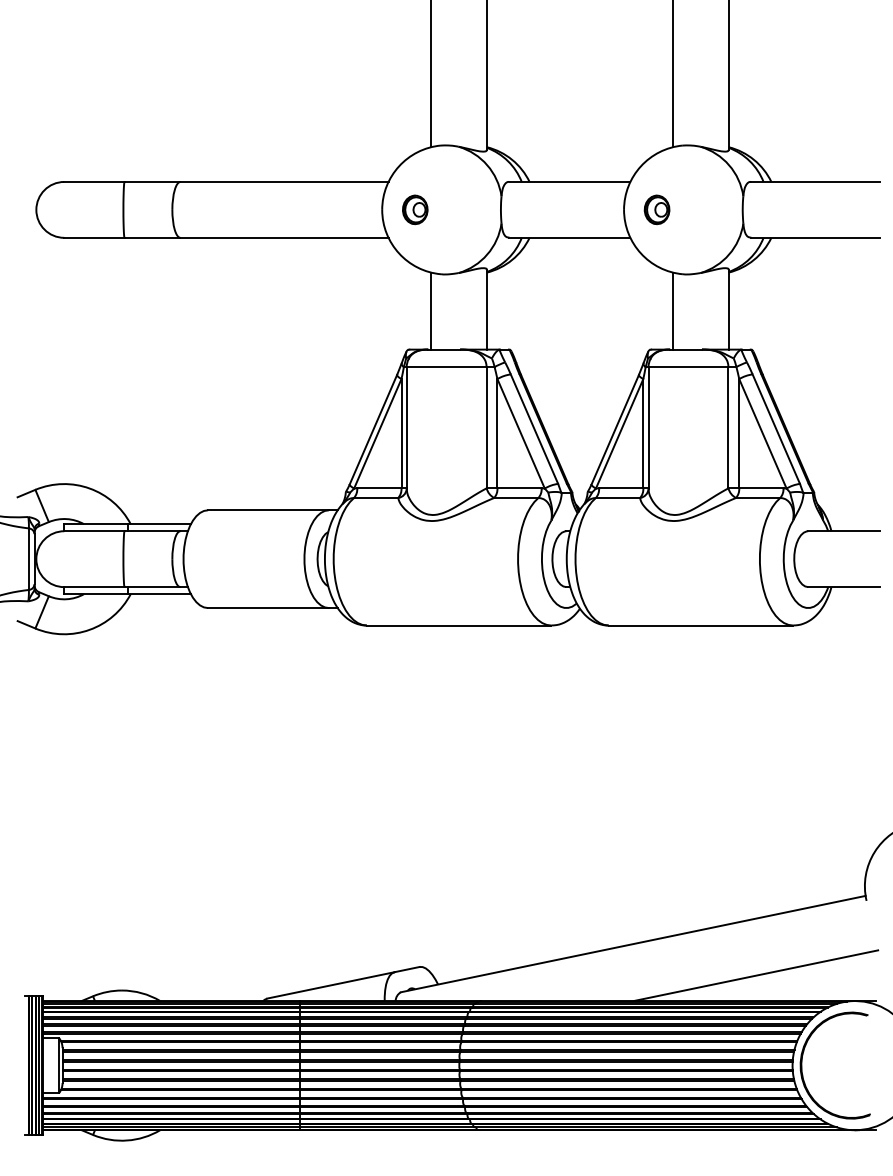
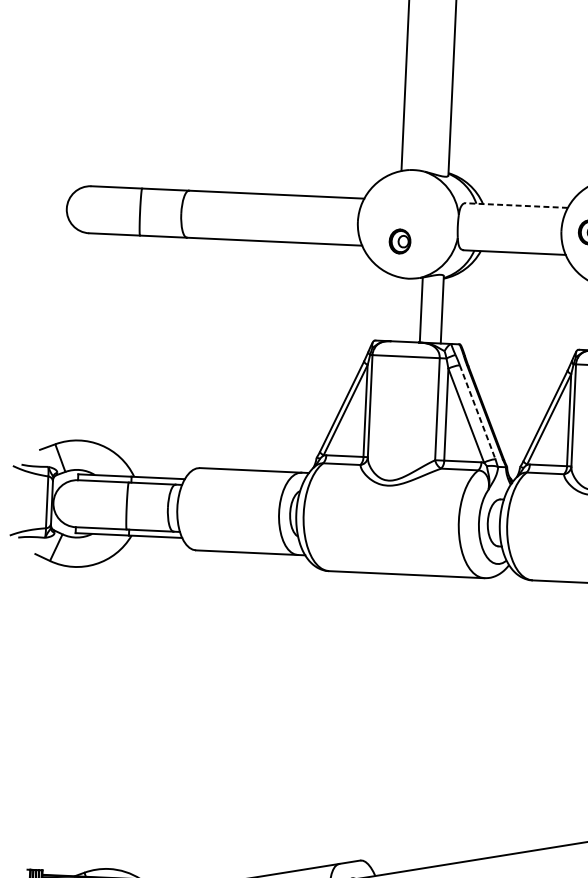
line: (569, 181) -> (516, 205), solid -> dashed
part: (415, 209) -> (400, 241), moved
line: (431, 310) -> (421, 309), moved
line: (534, 429) -> (477, 412), solid -> dashed

